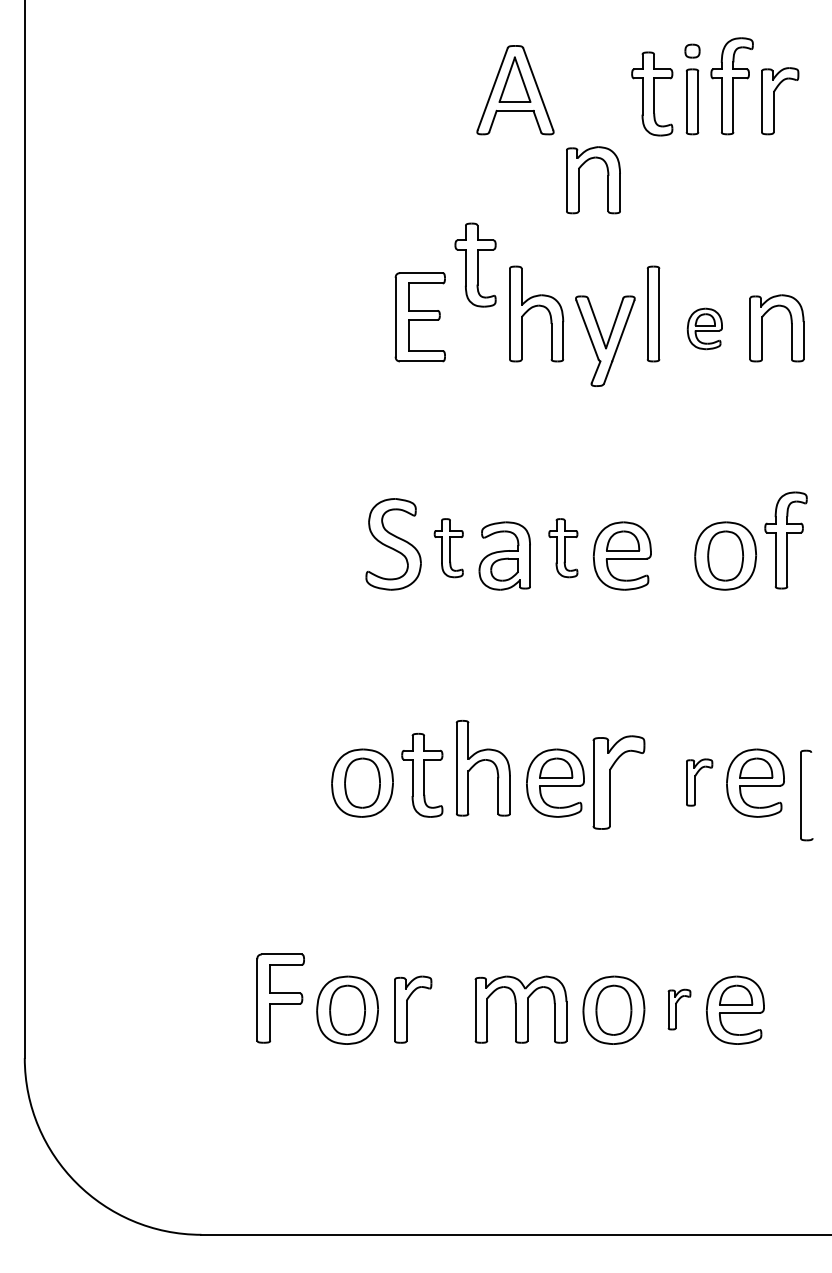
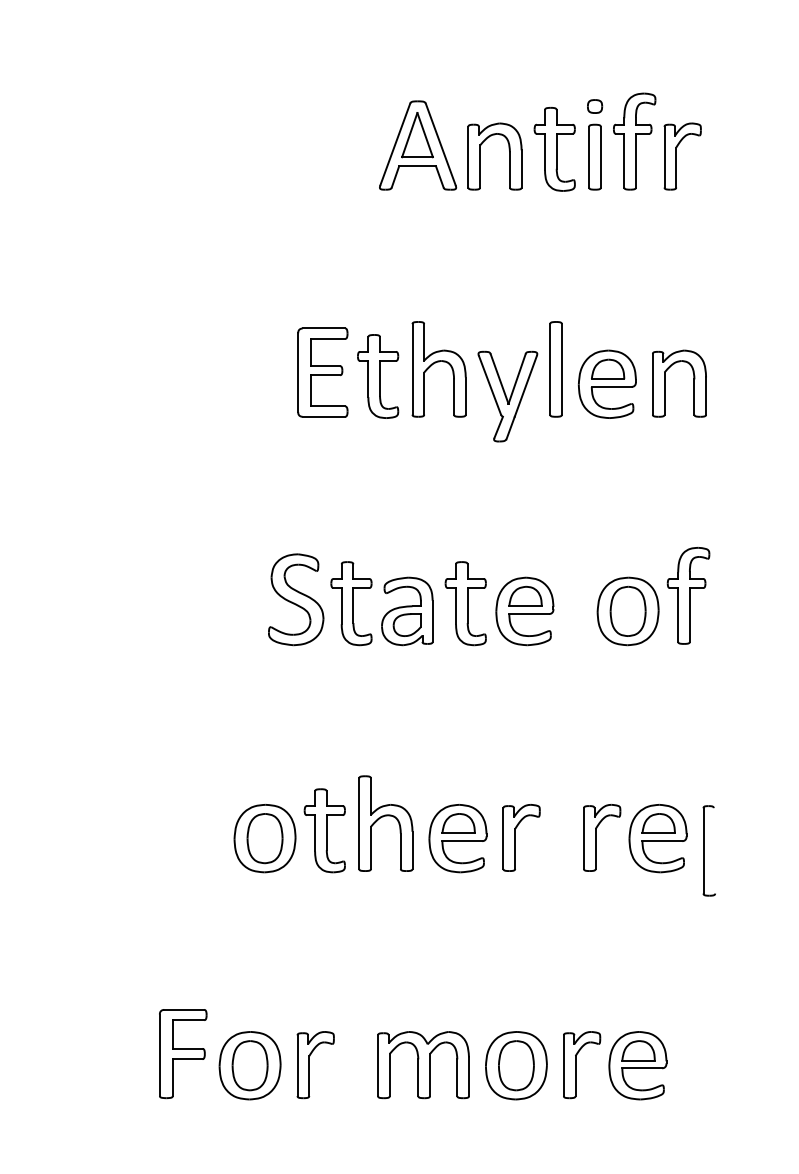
part: (579, 180) -> (481, 156), moved
part: (475, 264) -> (378, 375), moved
part: (704, 328) -> (607, 383), size x1.67
part: (448, 547) -> (351, 602), size x1.43
part: (563, 547) -> (466, 602), size x1.43
part: (619, 782) -> (522, 837), size x0.71
part: (699, 782) -> (602, 837), size x1.43
part: (679, 1009) -> (582, 1064), size x1.67

